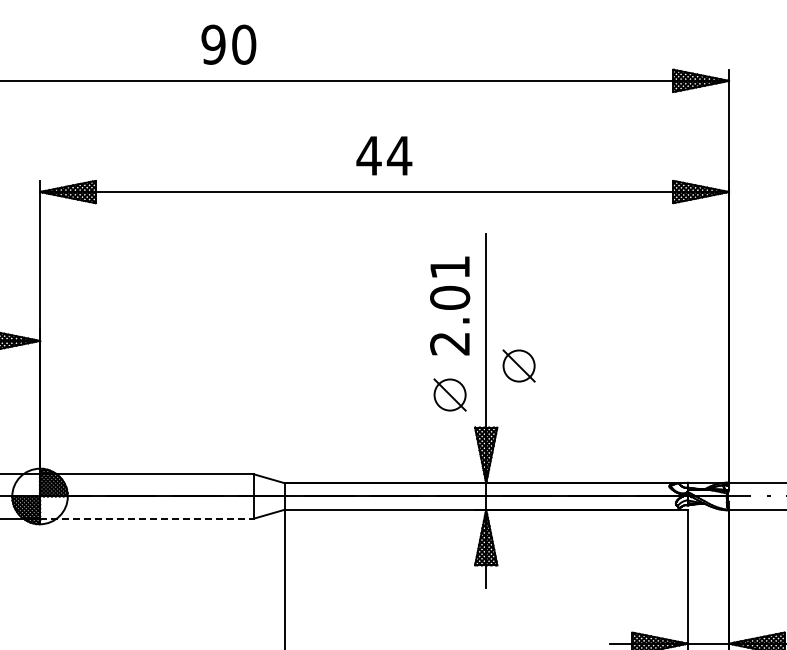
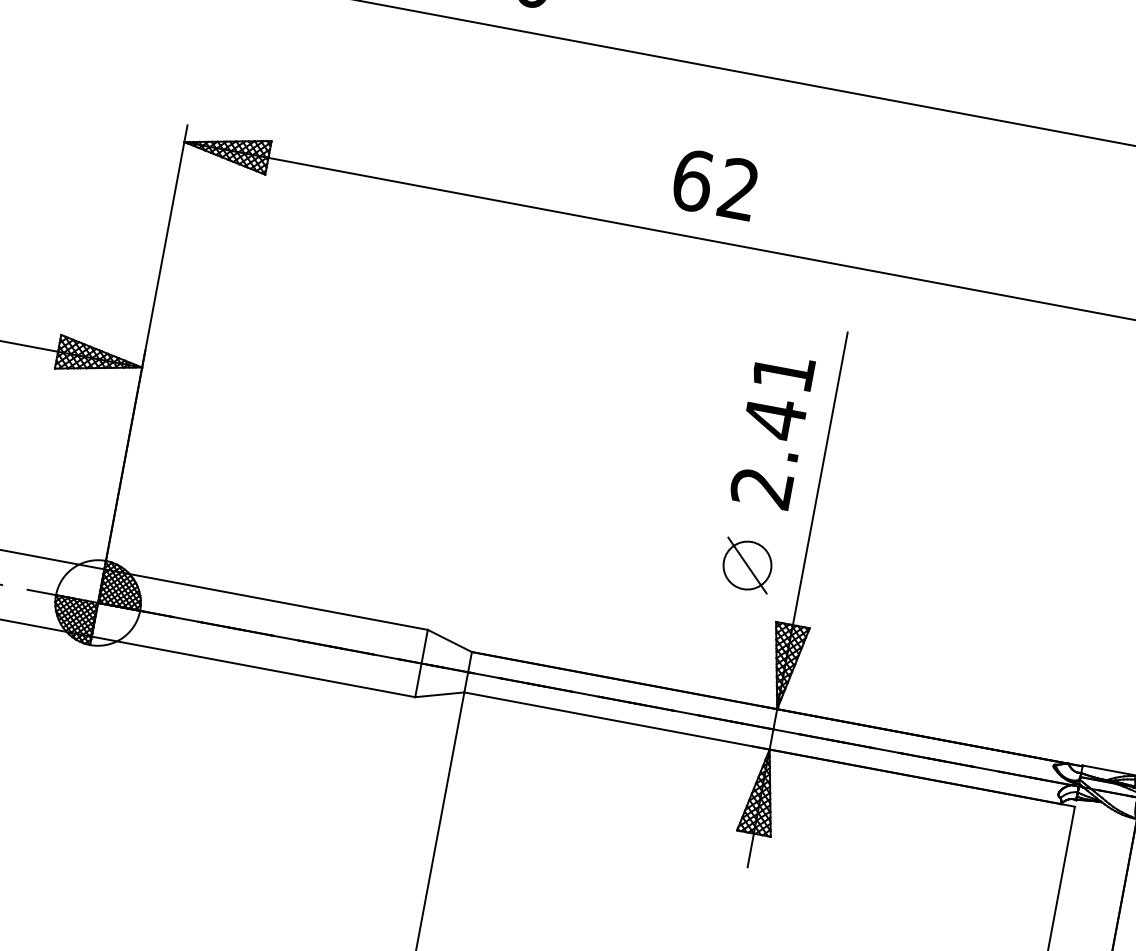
text: (384, 155) -> (716, 184), 44 -> 62
text: (450, 297) -> (775, 418), 2.01 -> 2.41
part: (518, 365) -> (859, 540), removed
line: (146, 518) -> (252, 666), dashed -> solid

